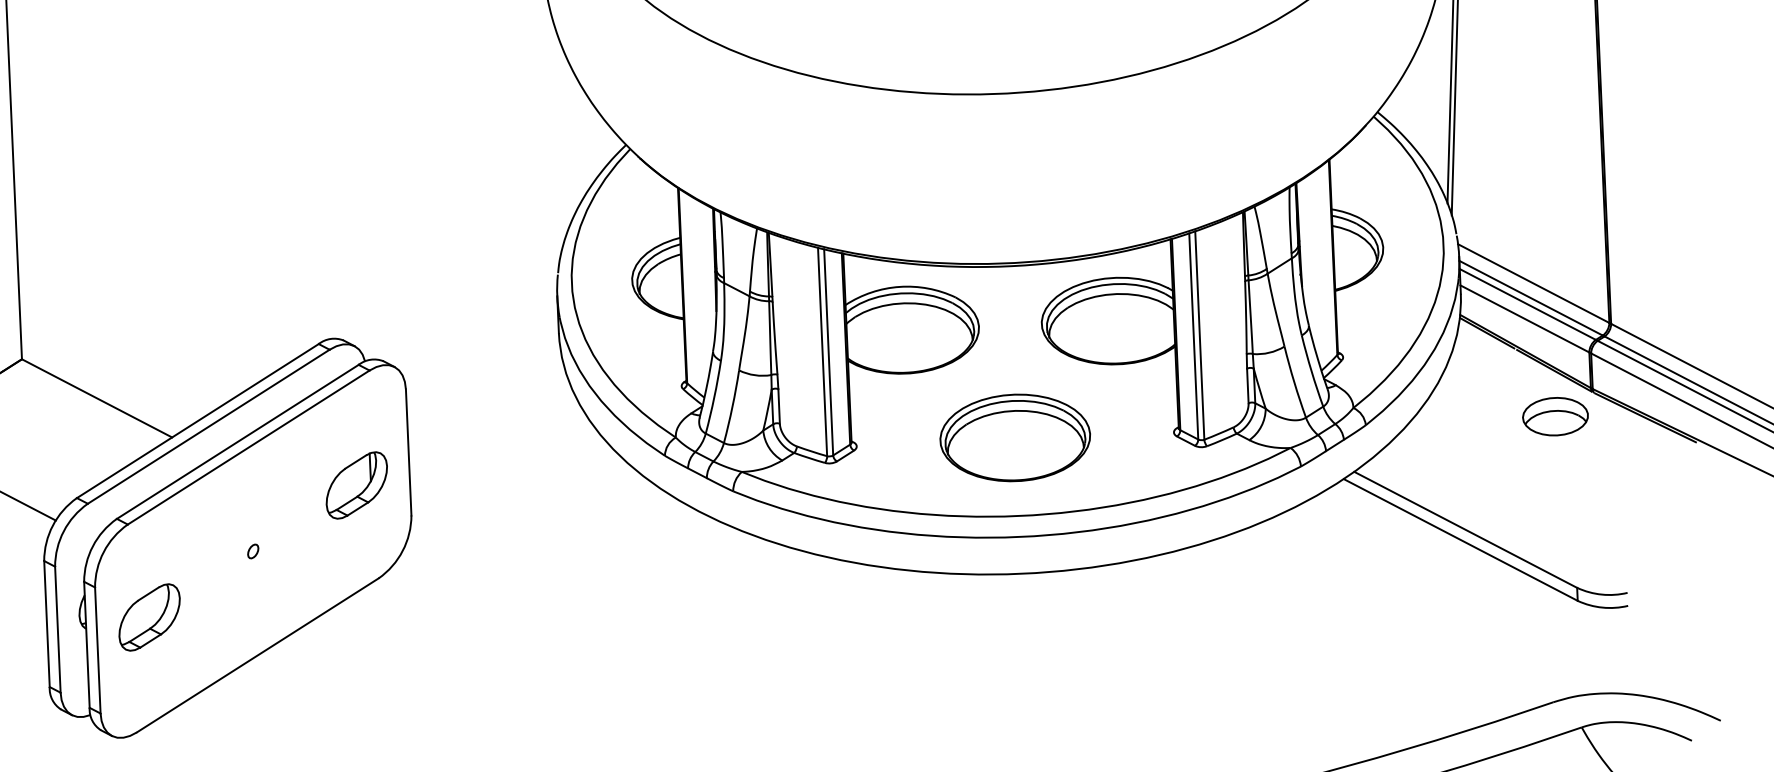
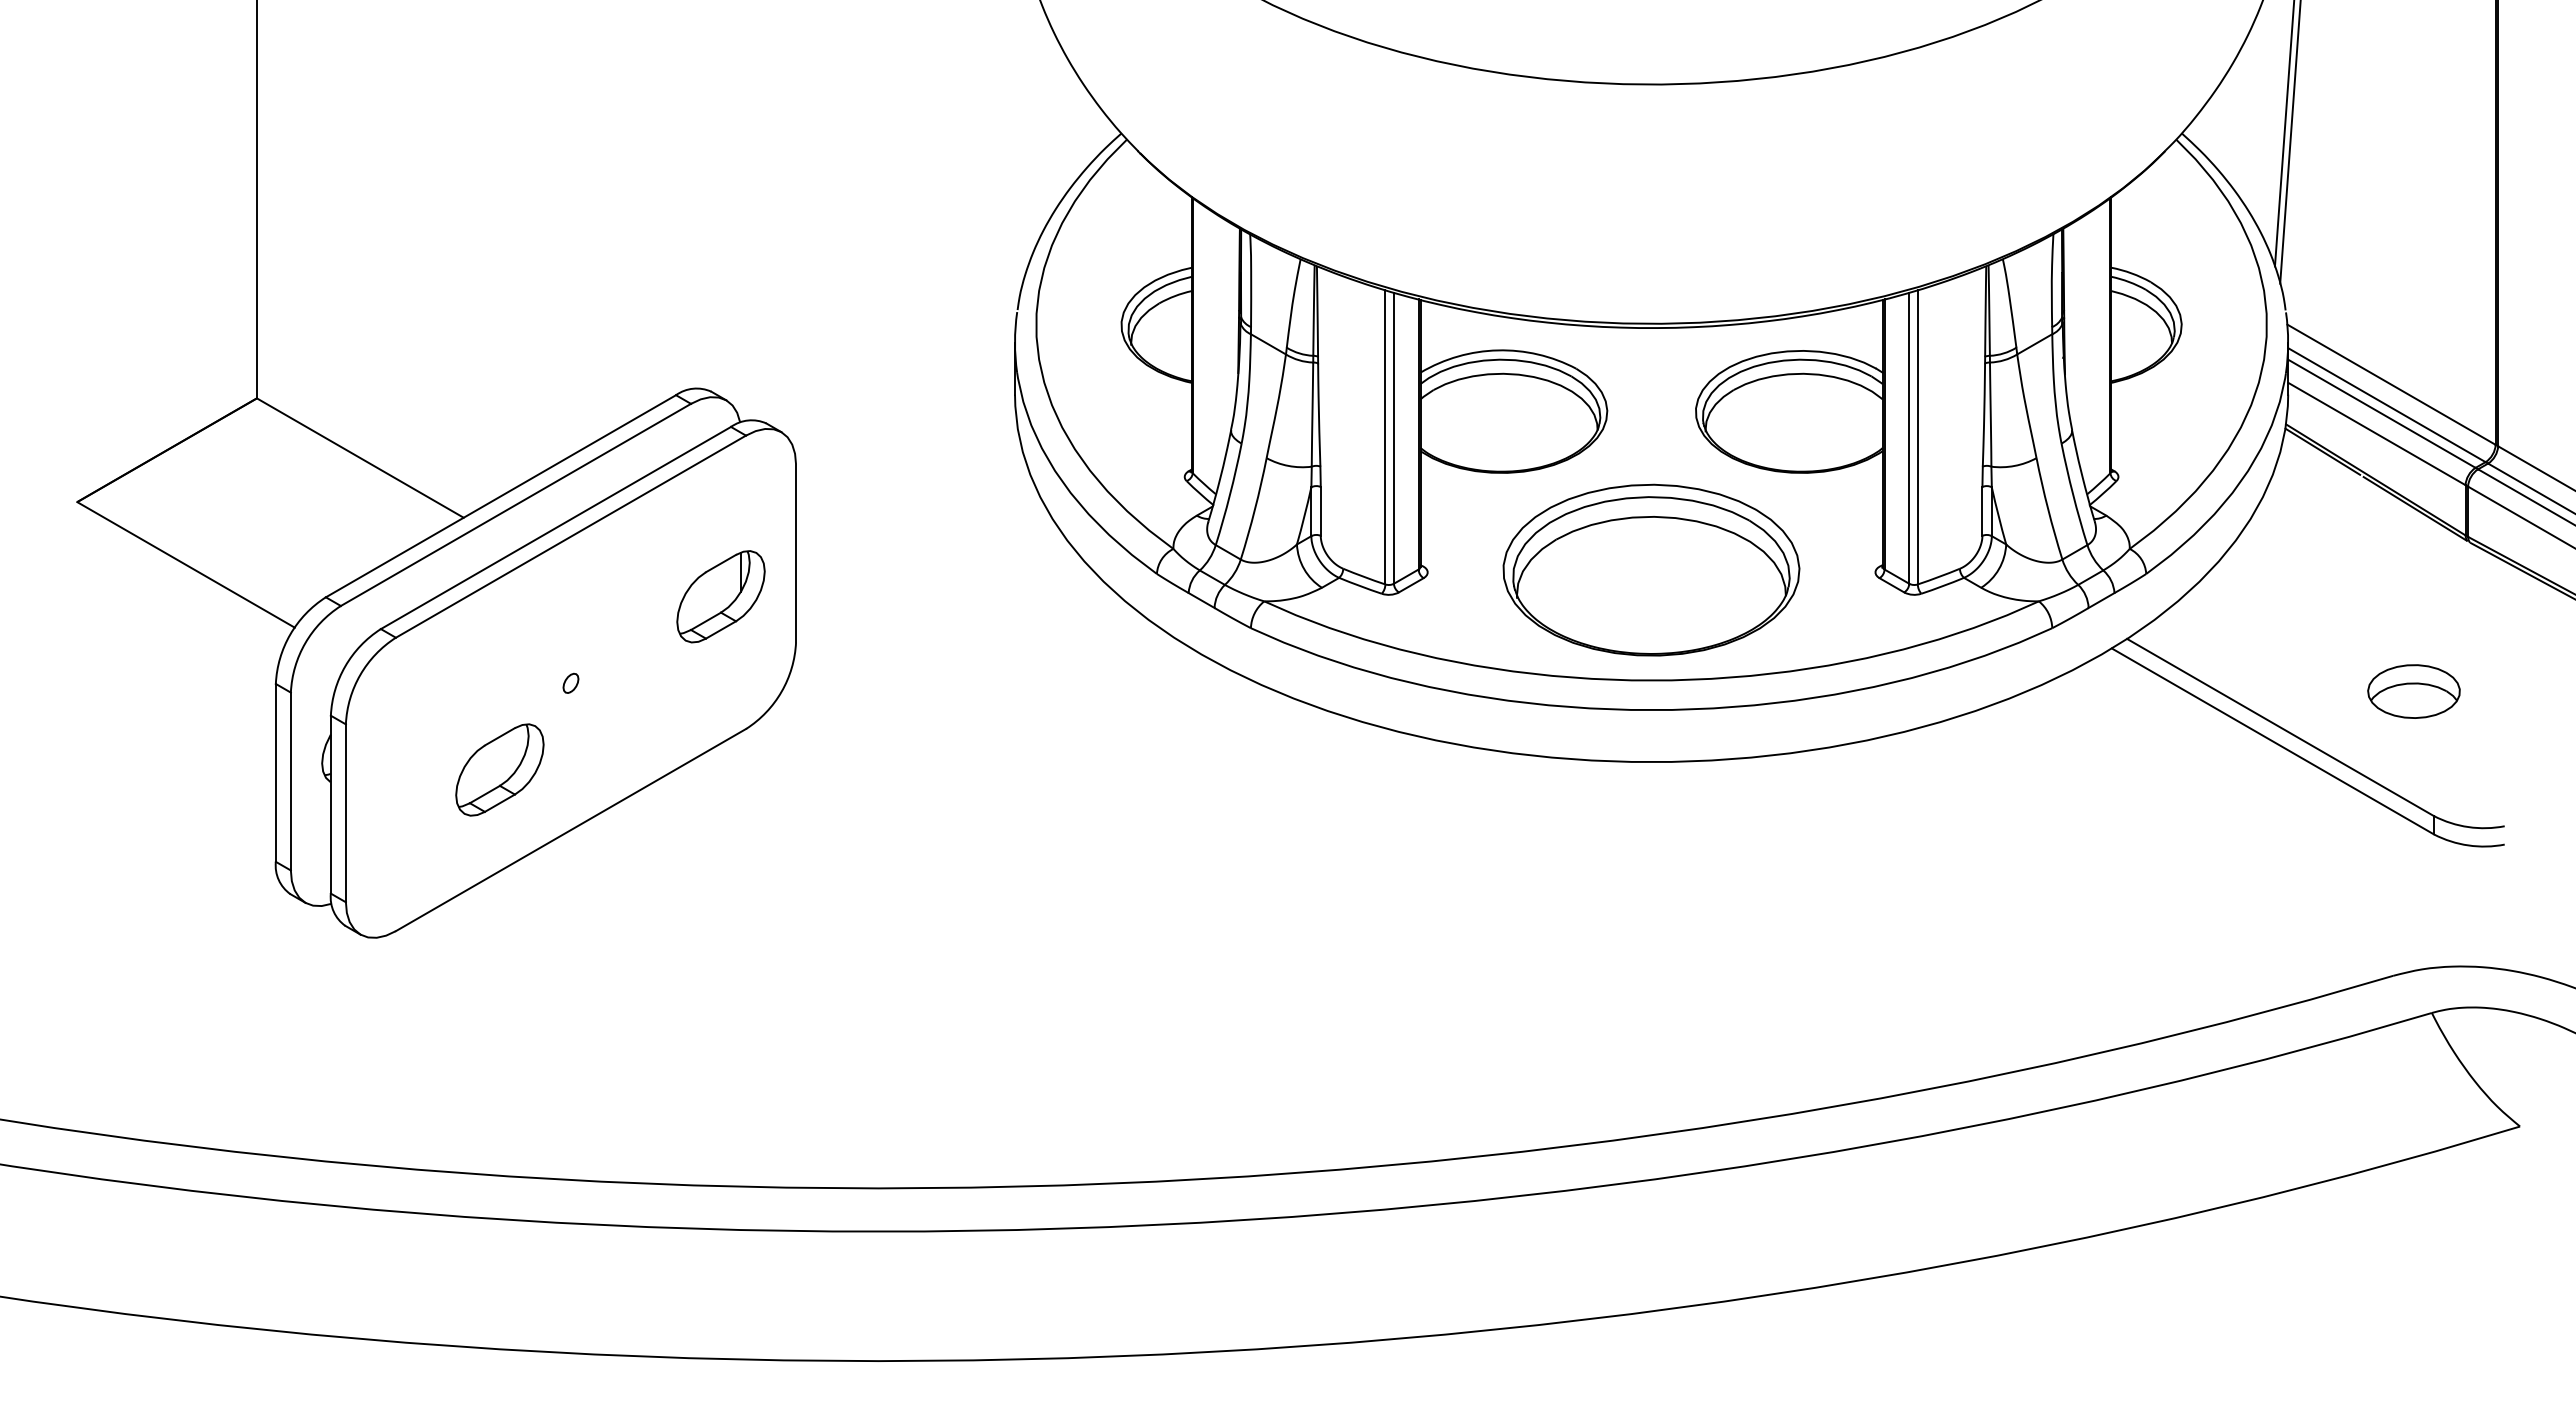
part: (1555, 416) -> (2413, 691), moved
part: (1015, 438) -> (1651, 570), size x1.4
part: (149, 617) -> (499, 769), moved

